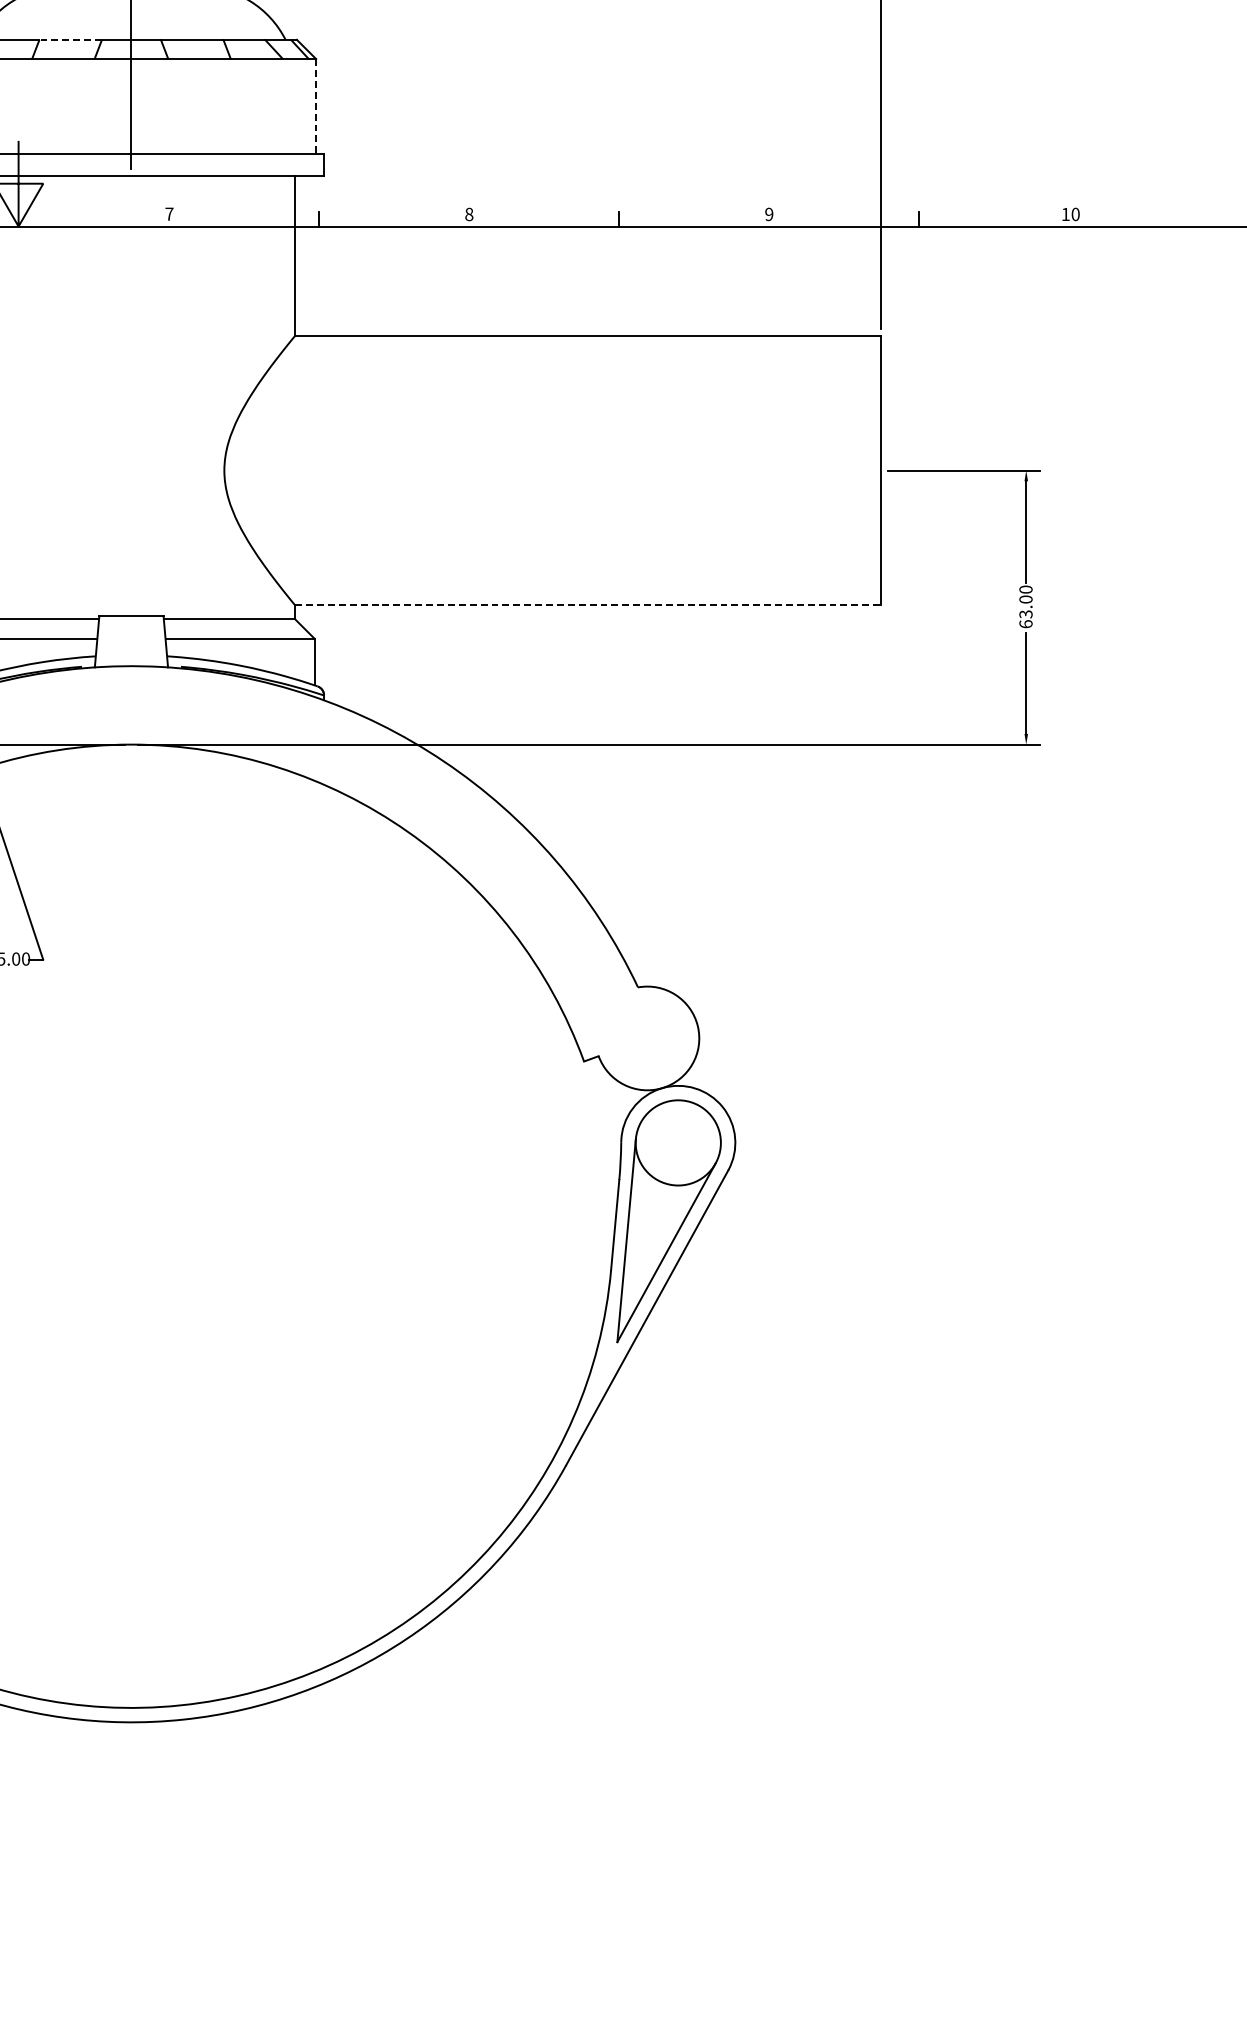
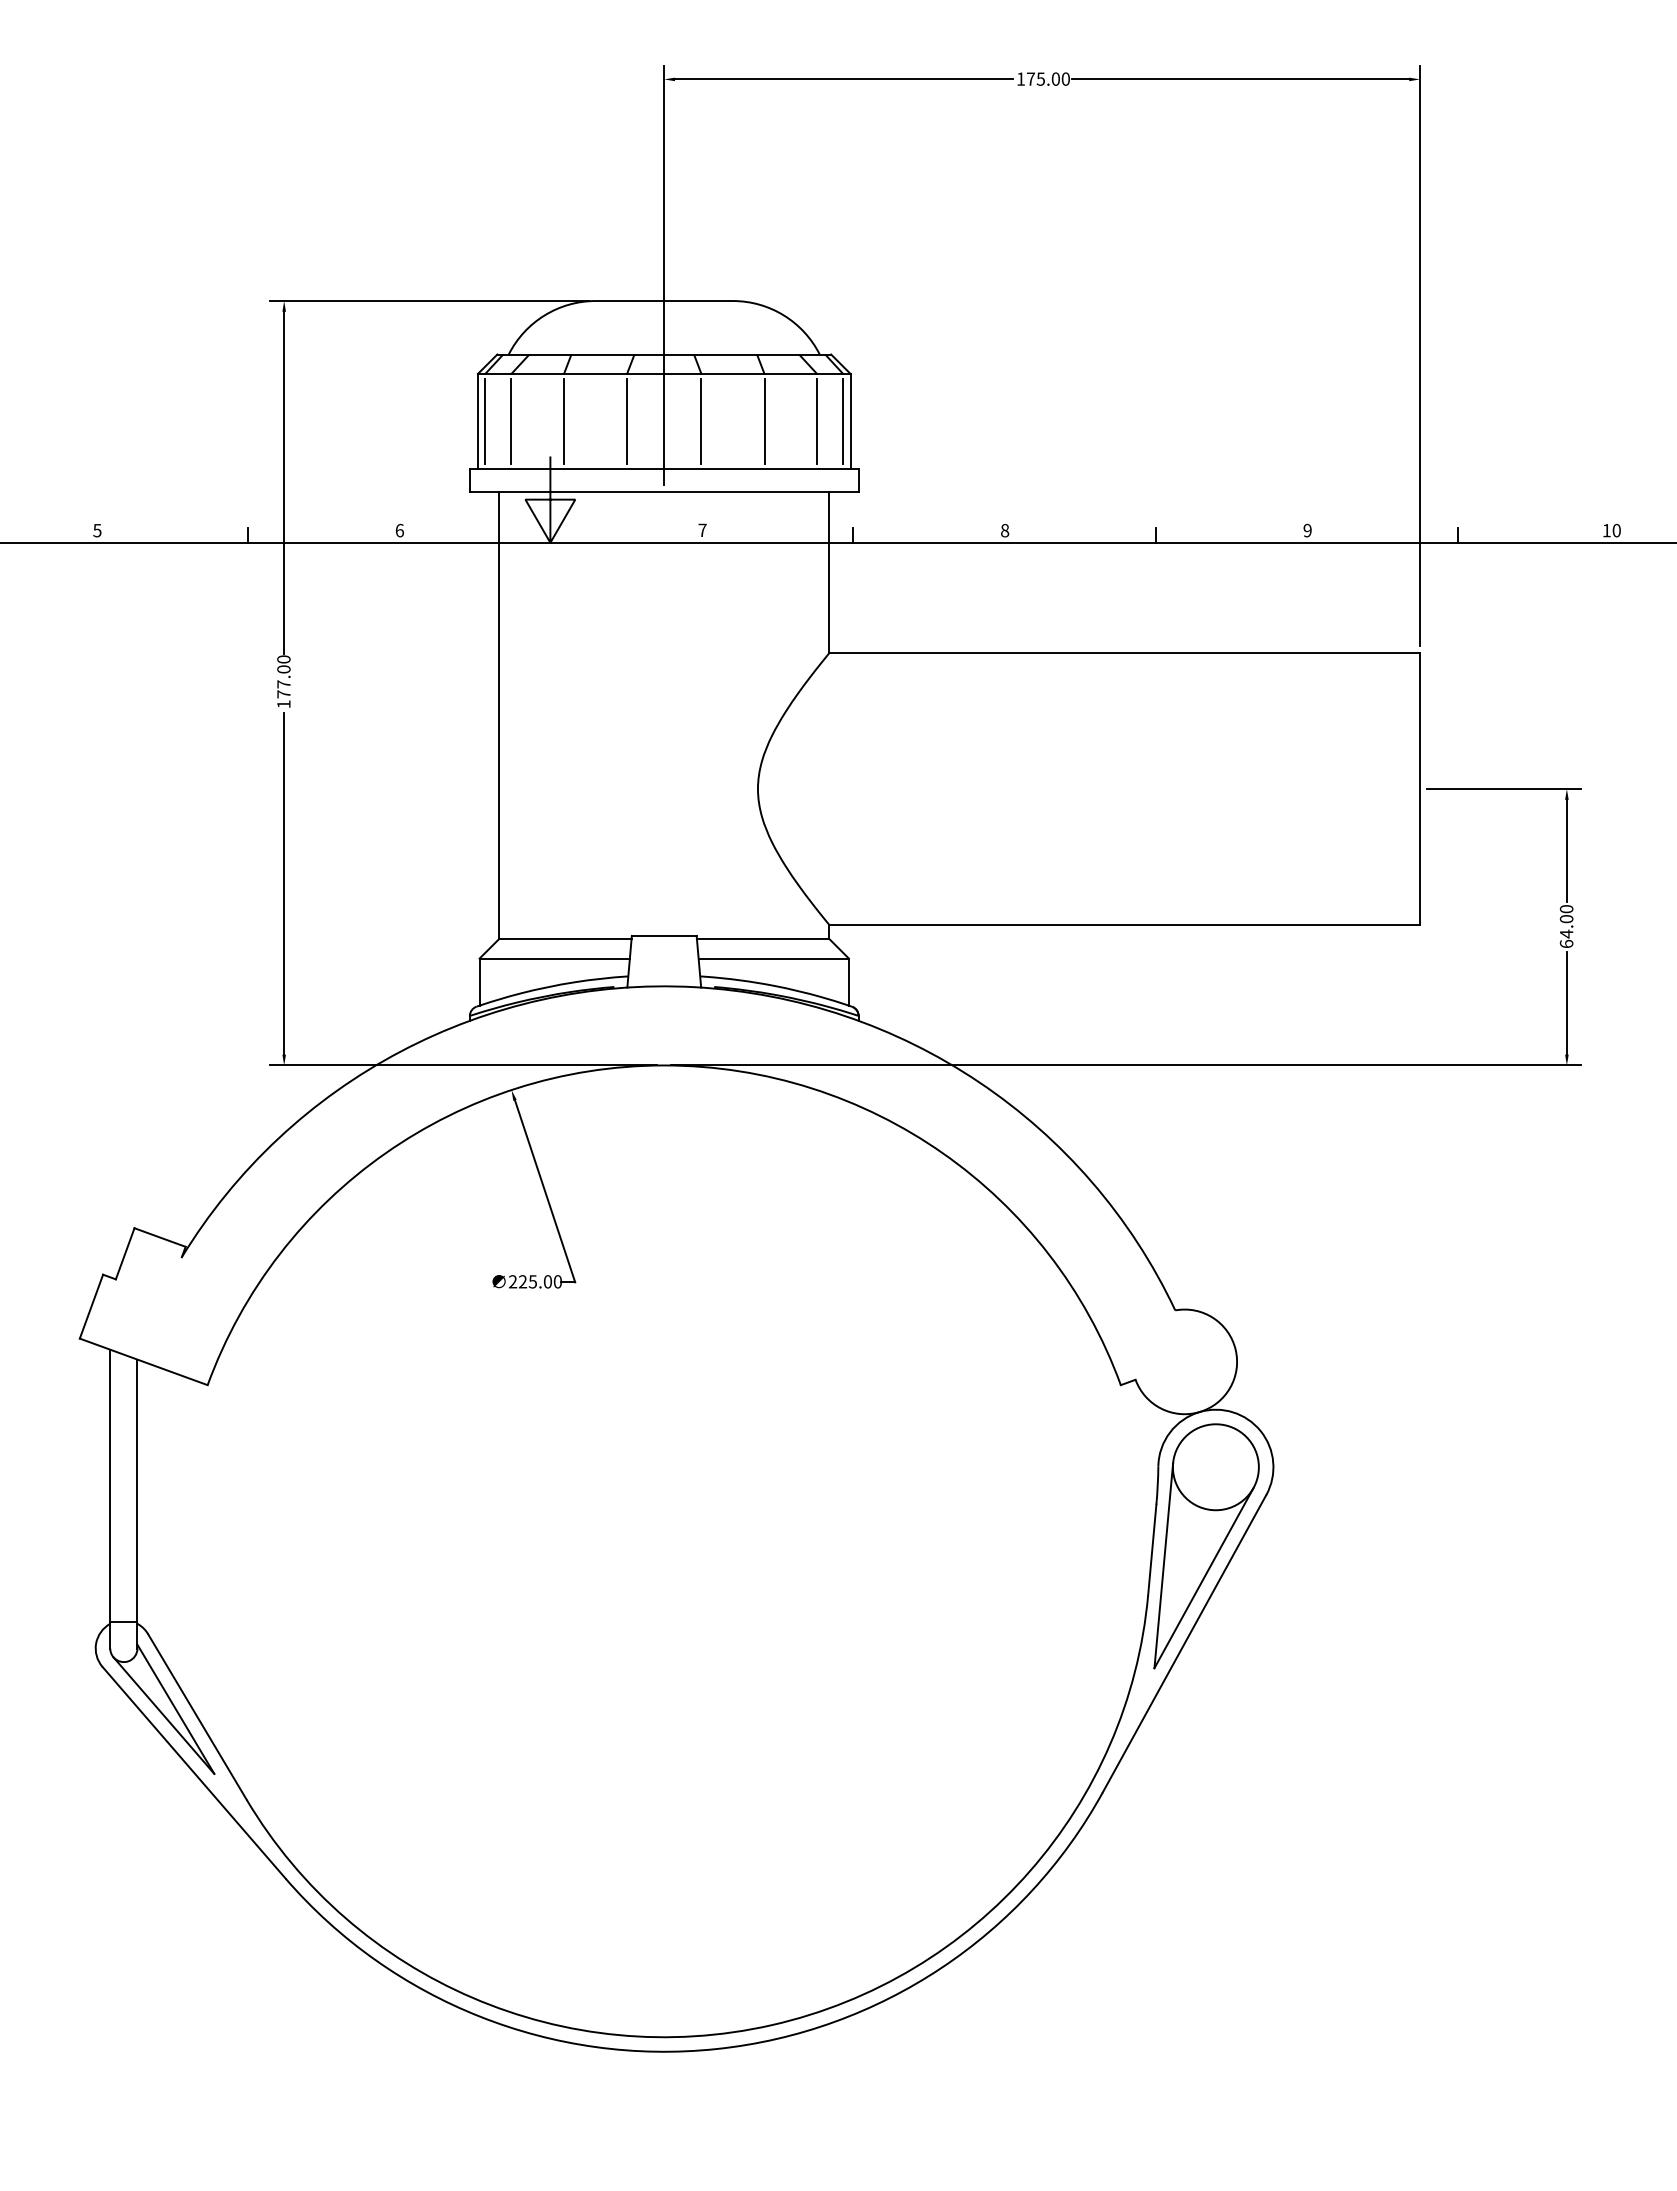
line: (70, 39) -> (602, 354), dashed -> solid
line: (32, 106) -> (564, 421), added
line: (95, 106) -> (627, 421), added
line: (168, 106) -> (701, 421), added
line: (230, 106) -> (764, 421), added
line: (283, 106) -> (817, 421), added
line: (309, 106) -> (843, 421), added
line: (316, 106) -> (850, 421), dashed -> solid
line: (588, 605) -> (1125, 925), dashed -> solid
text: (1025, 613) -> (1566, 933), 63.00 -> 64.00

